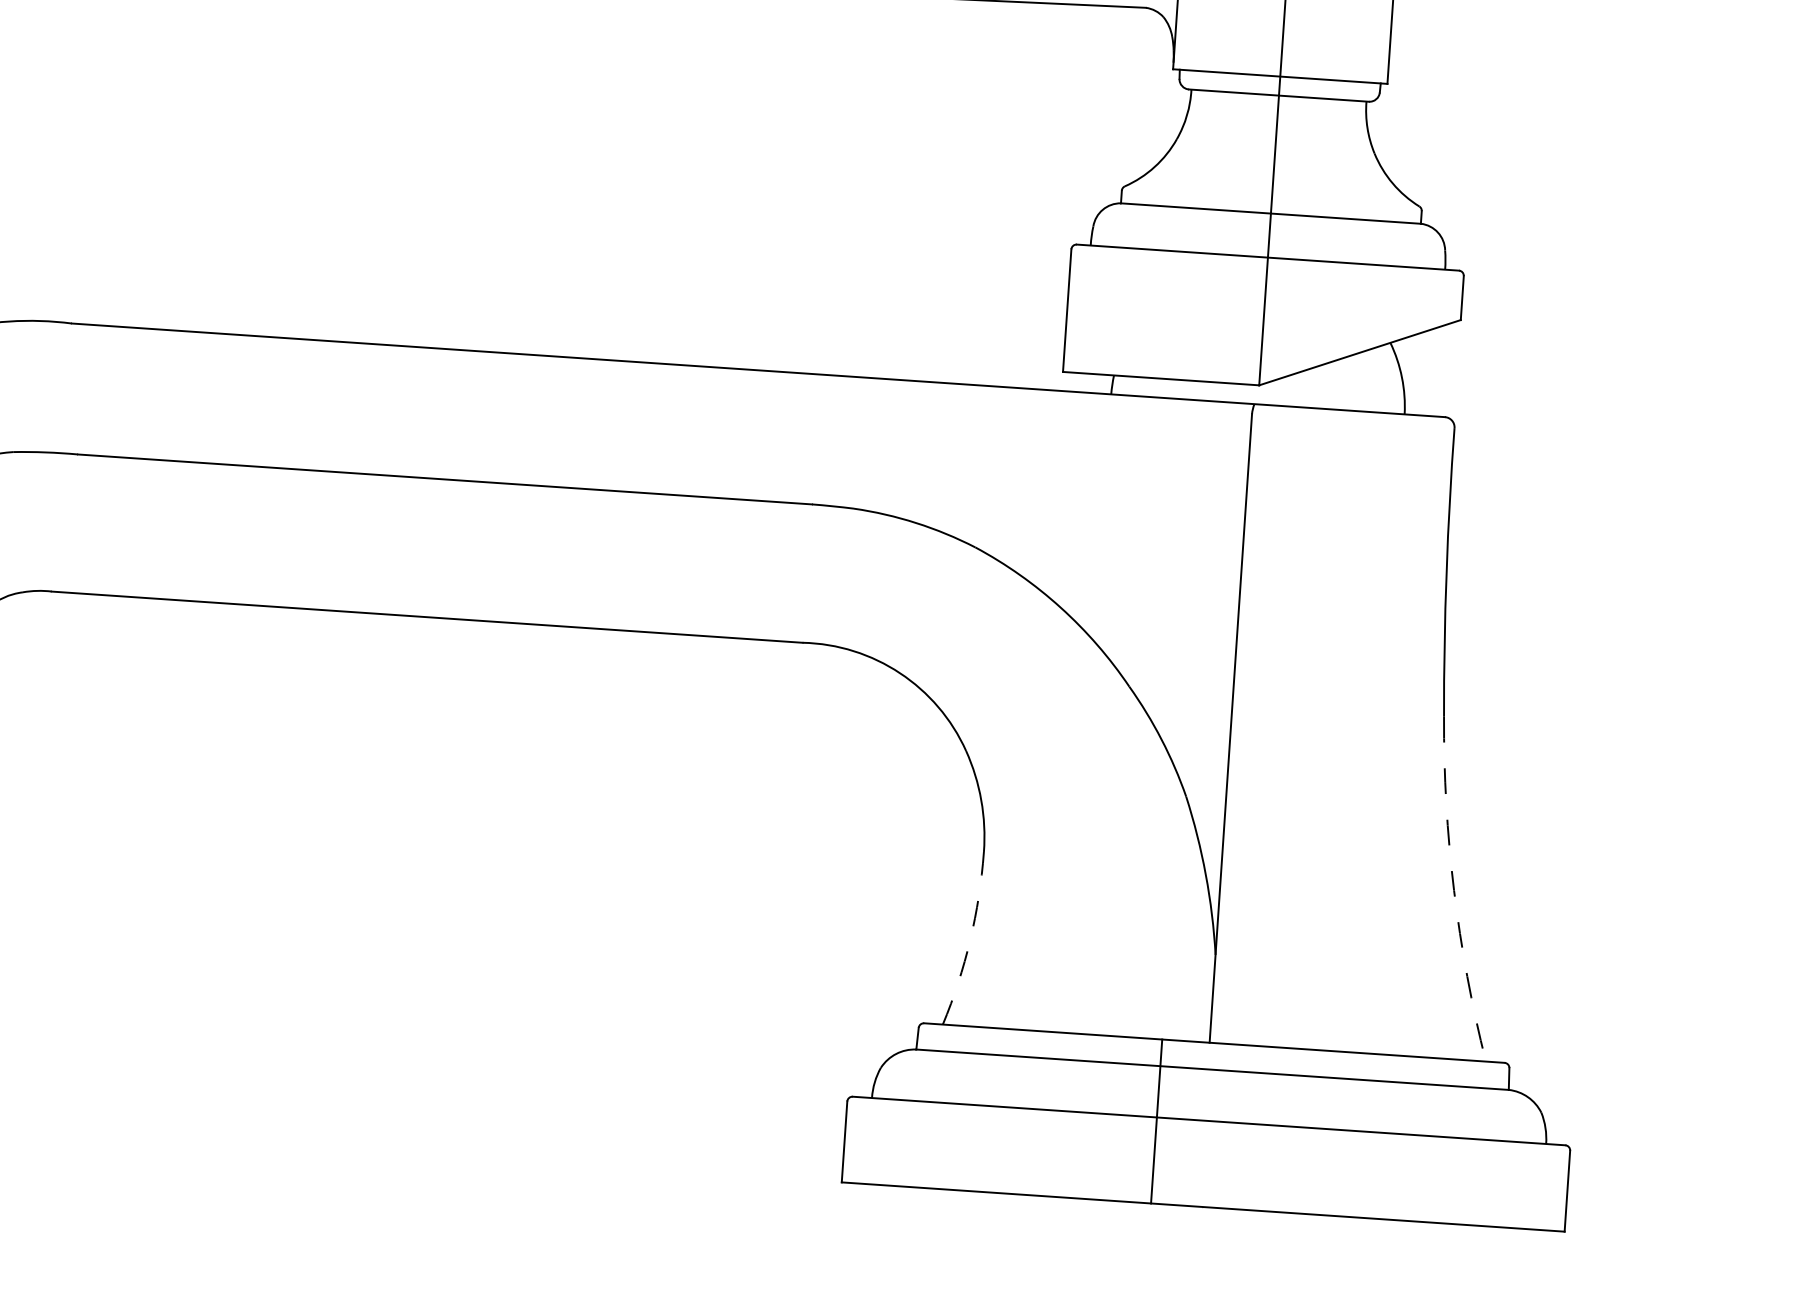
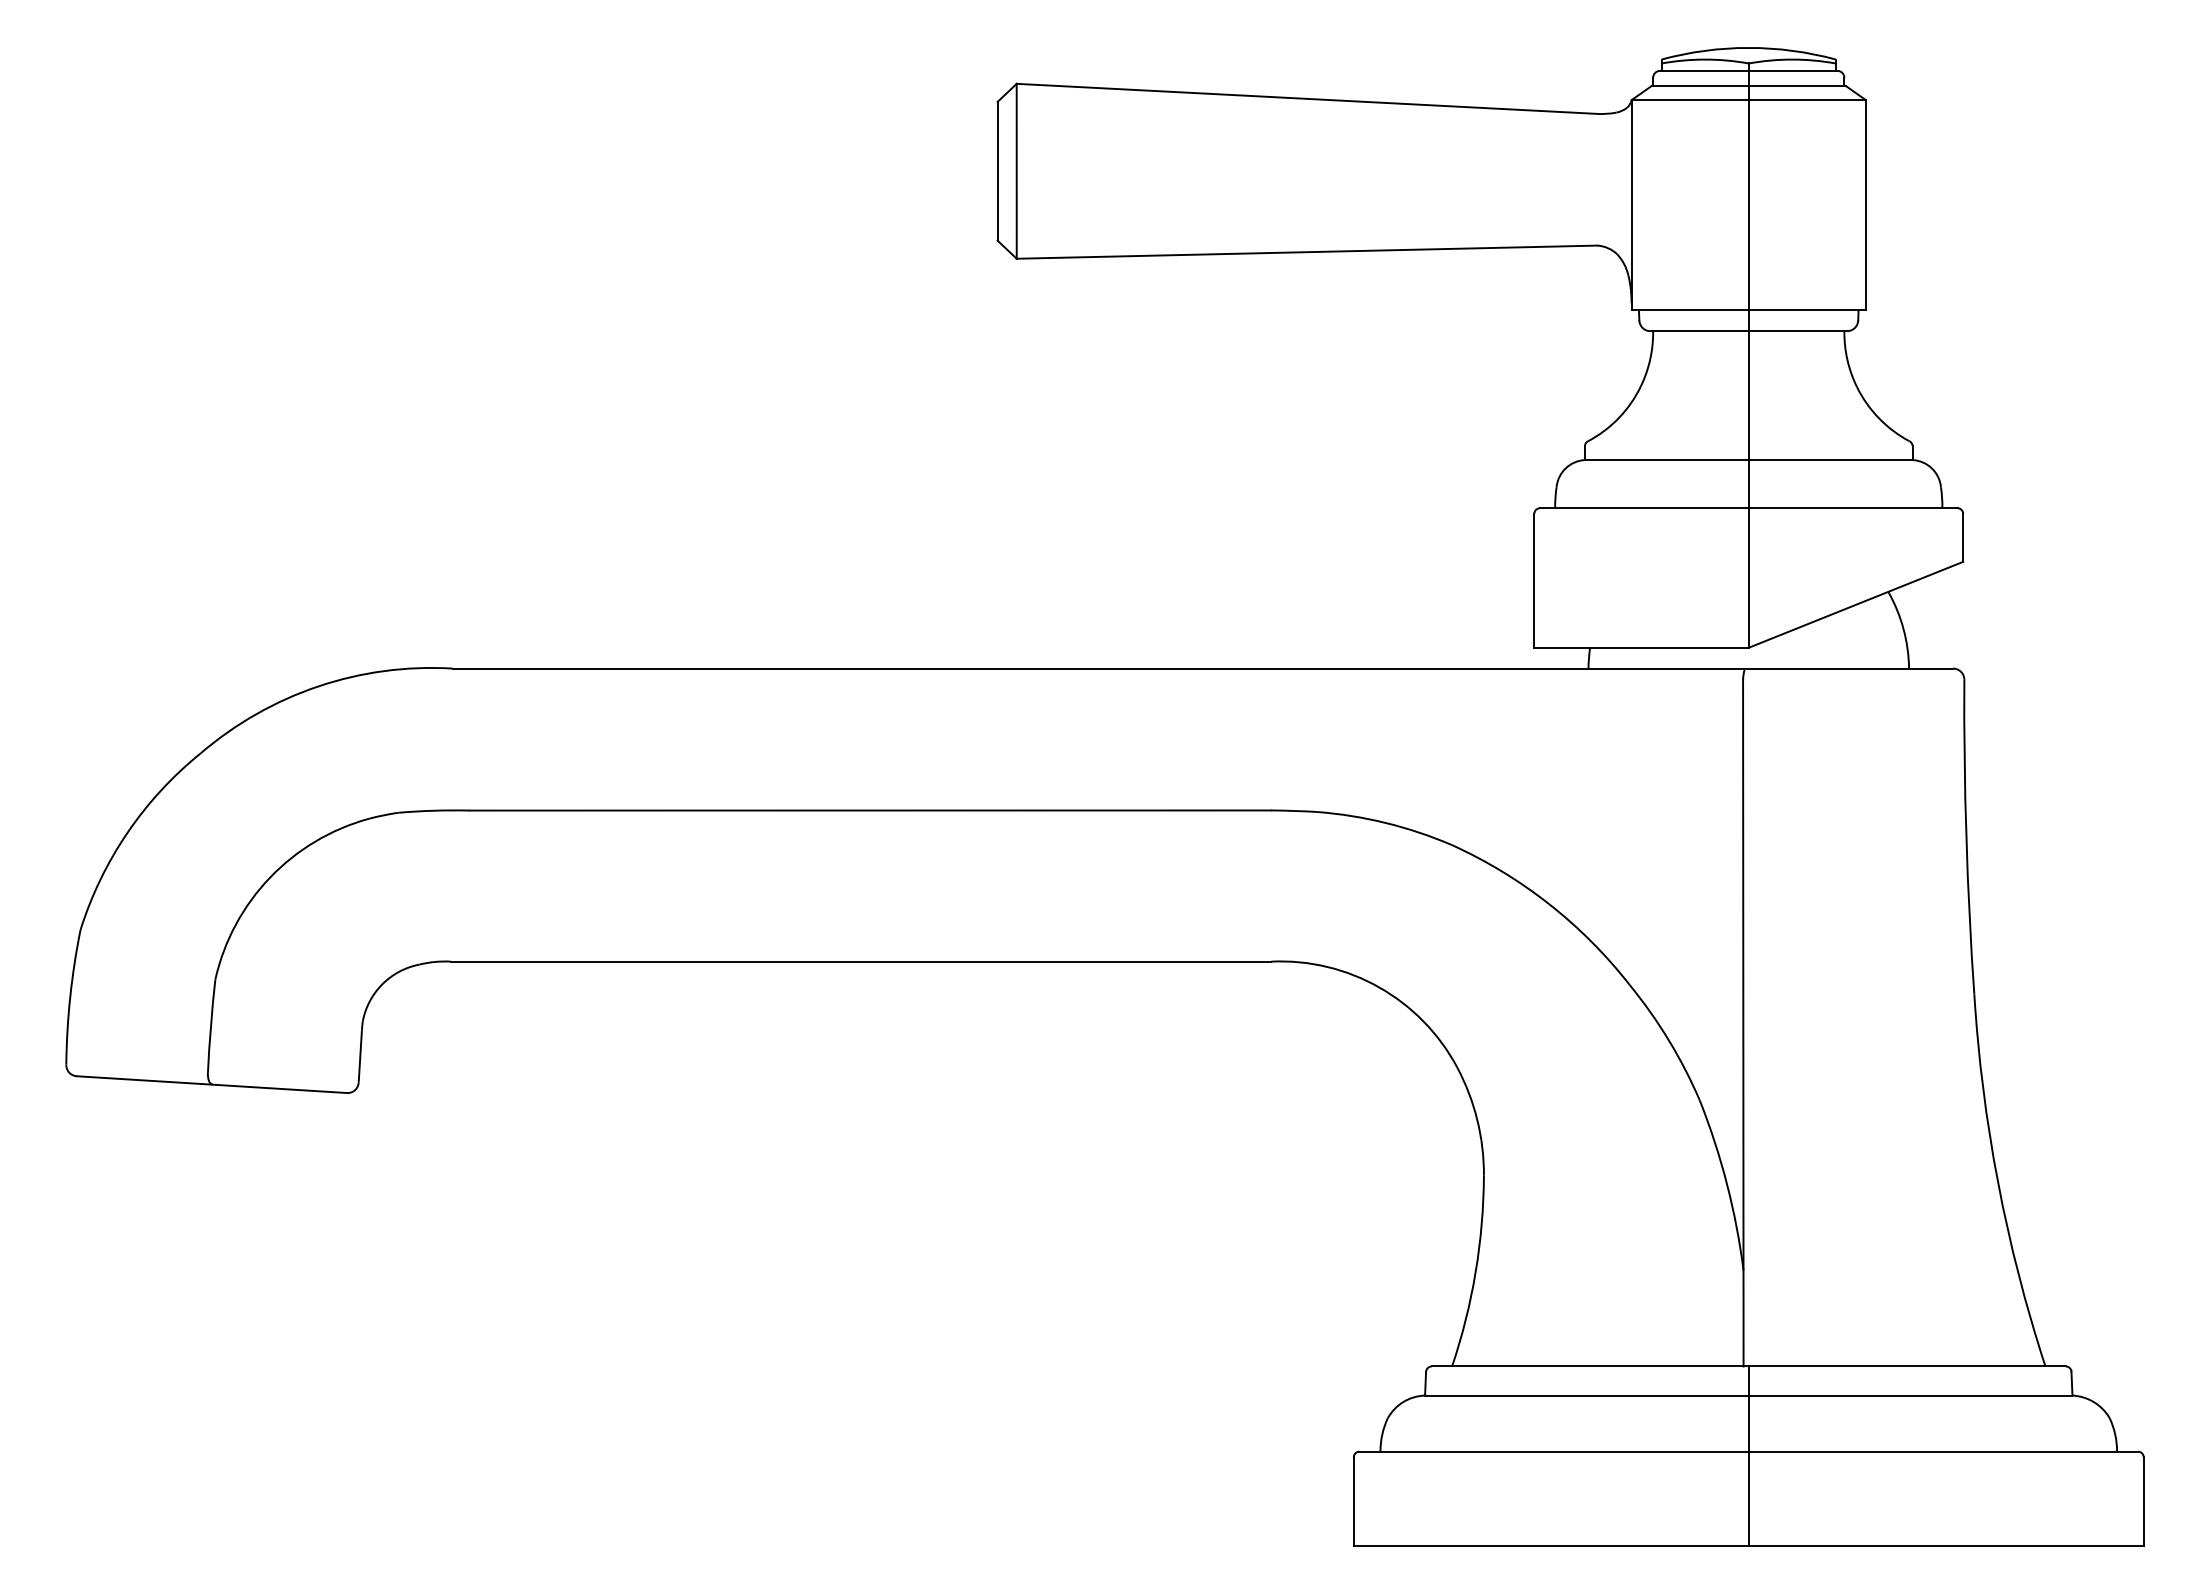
arc: (1454, 890) -> (1998, 1182), dashed -> solid
arc: (970, 940) -> (1475, 1272), dashed -> solid
line: (1156, 1120) -> (1748, 1455), moved

